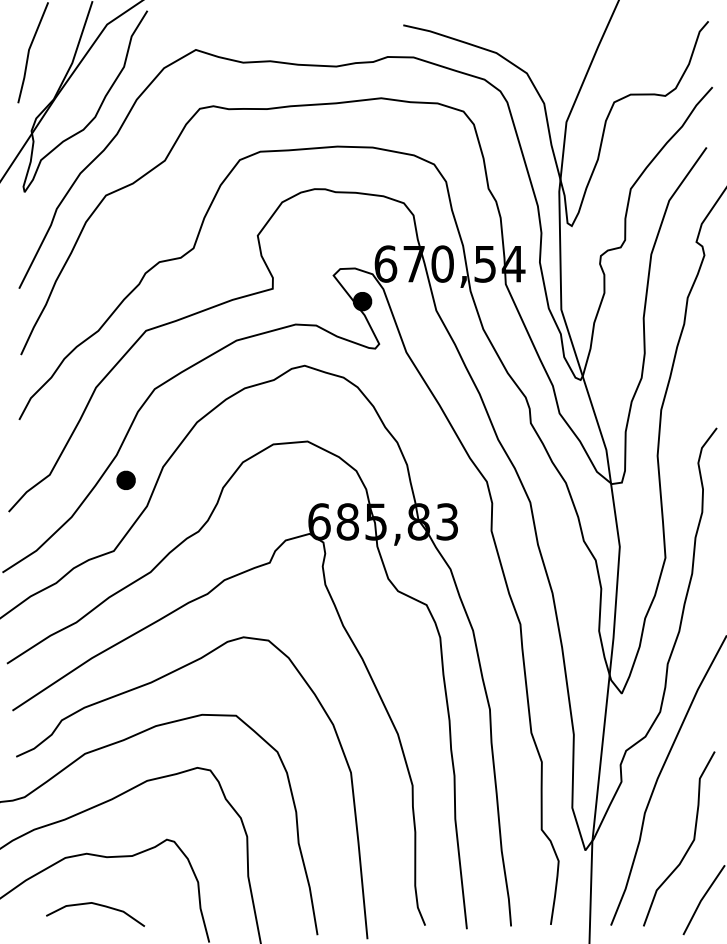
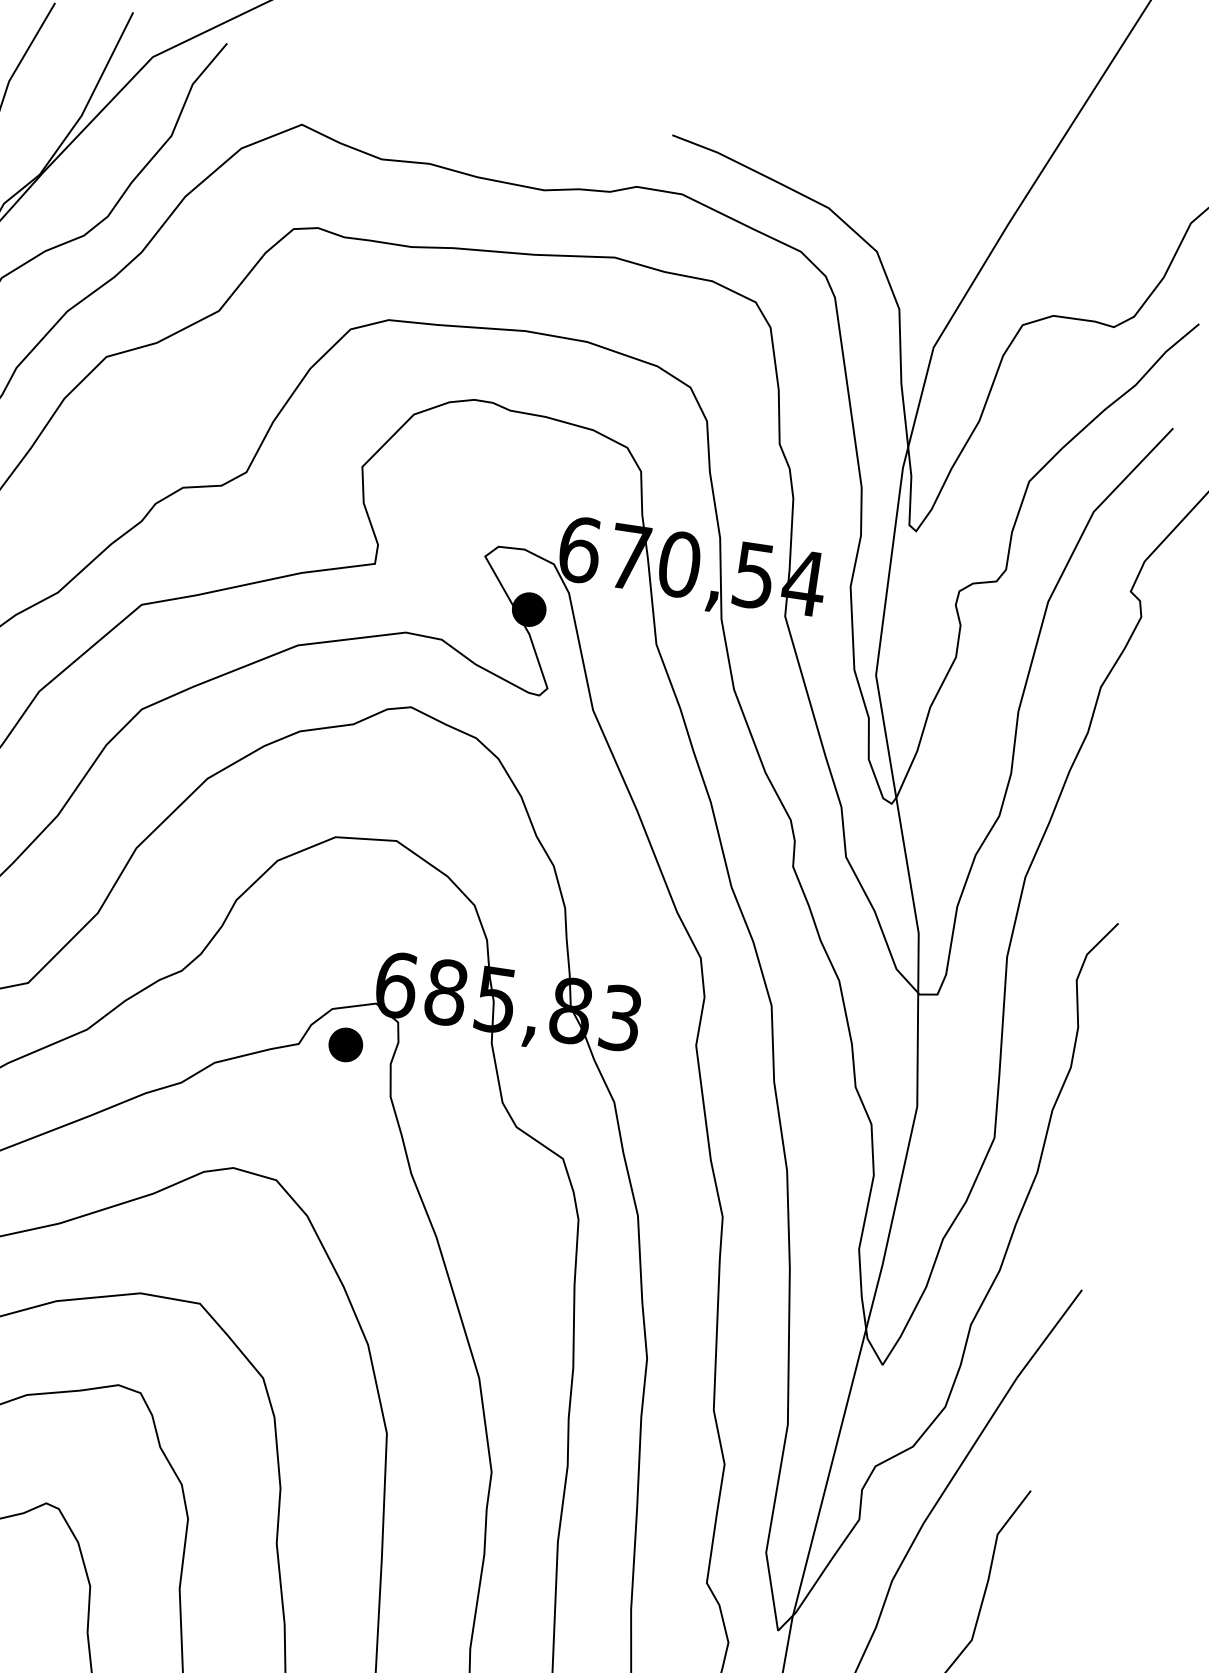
part: (125, 479) -> (344, 1043), moved

